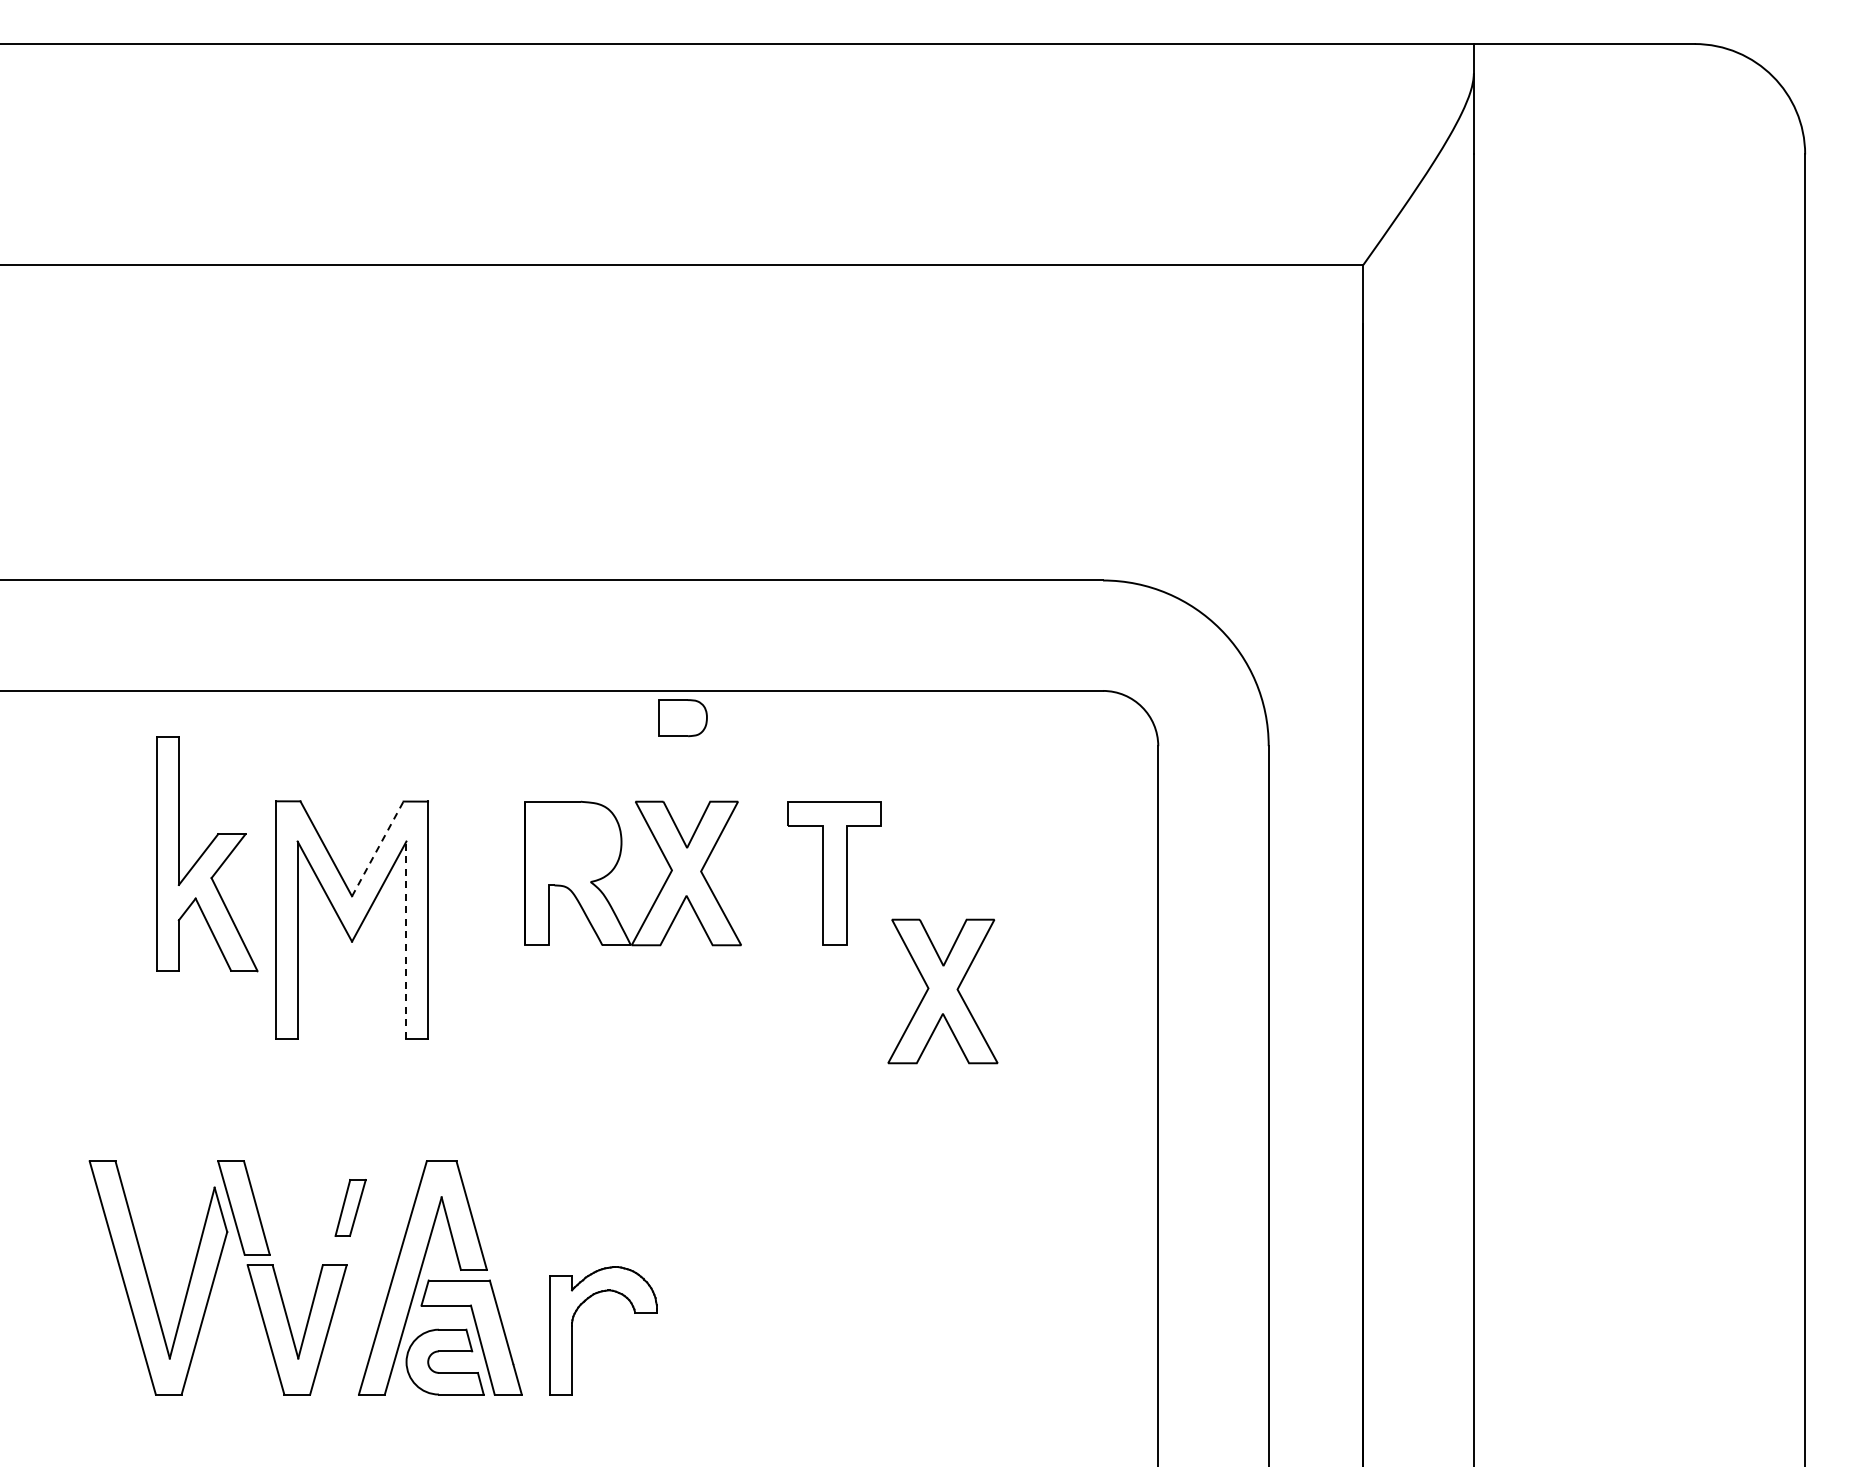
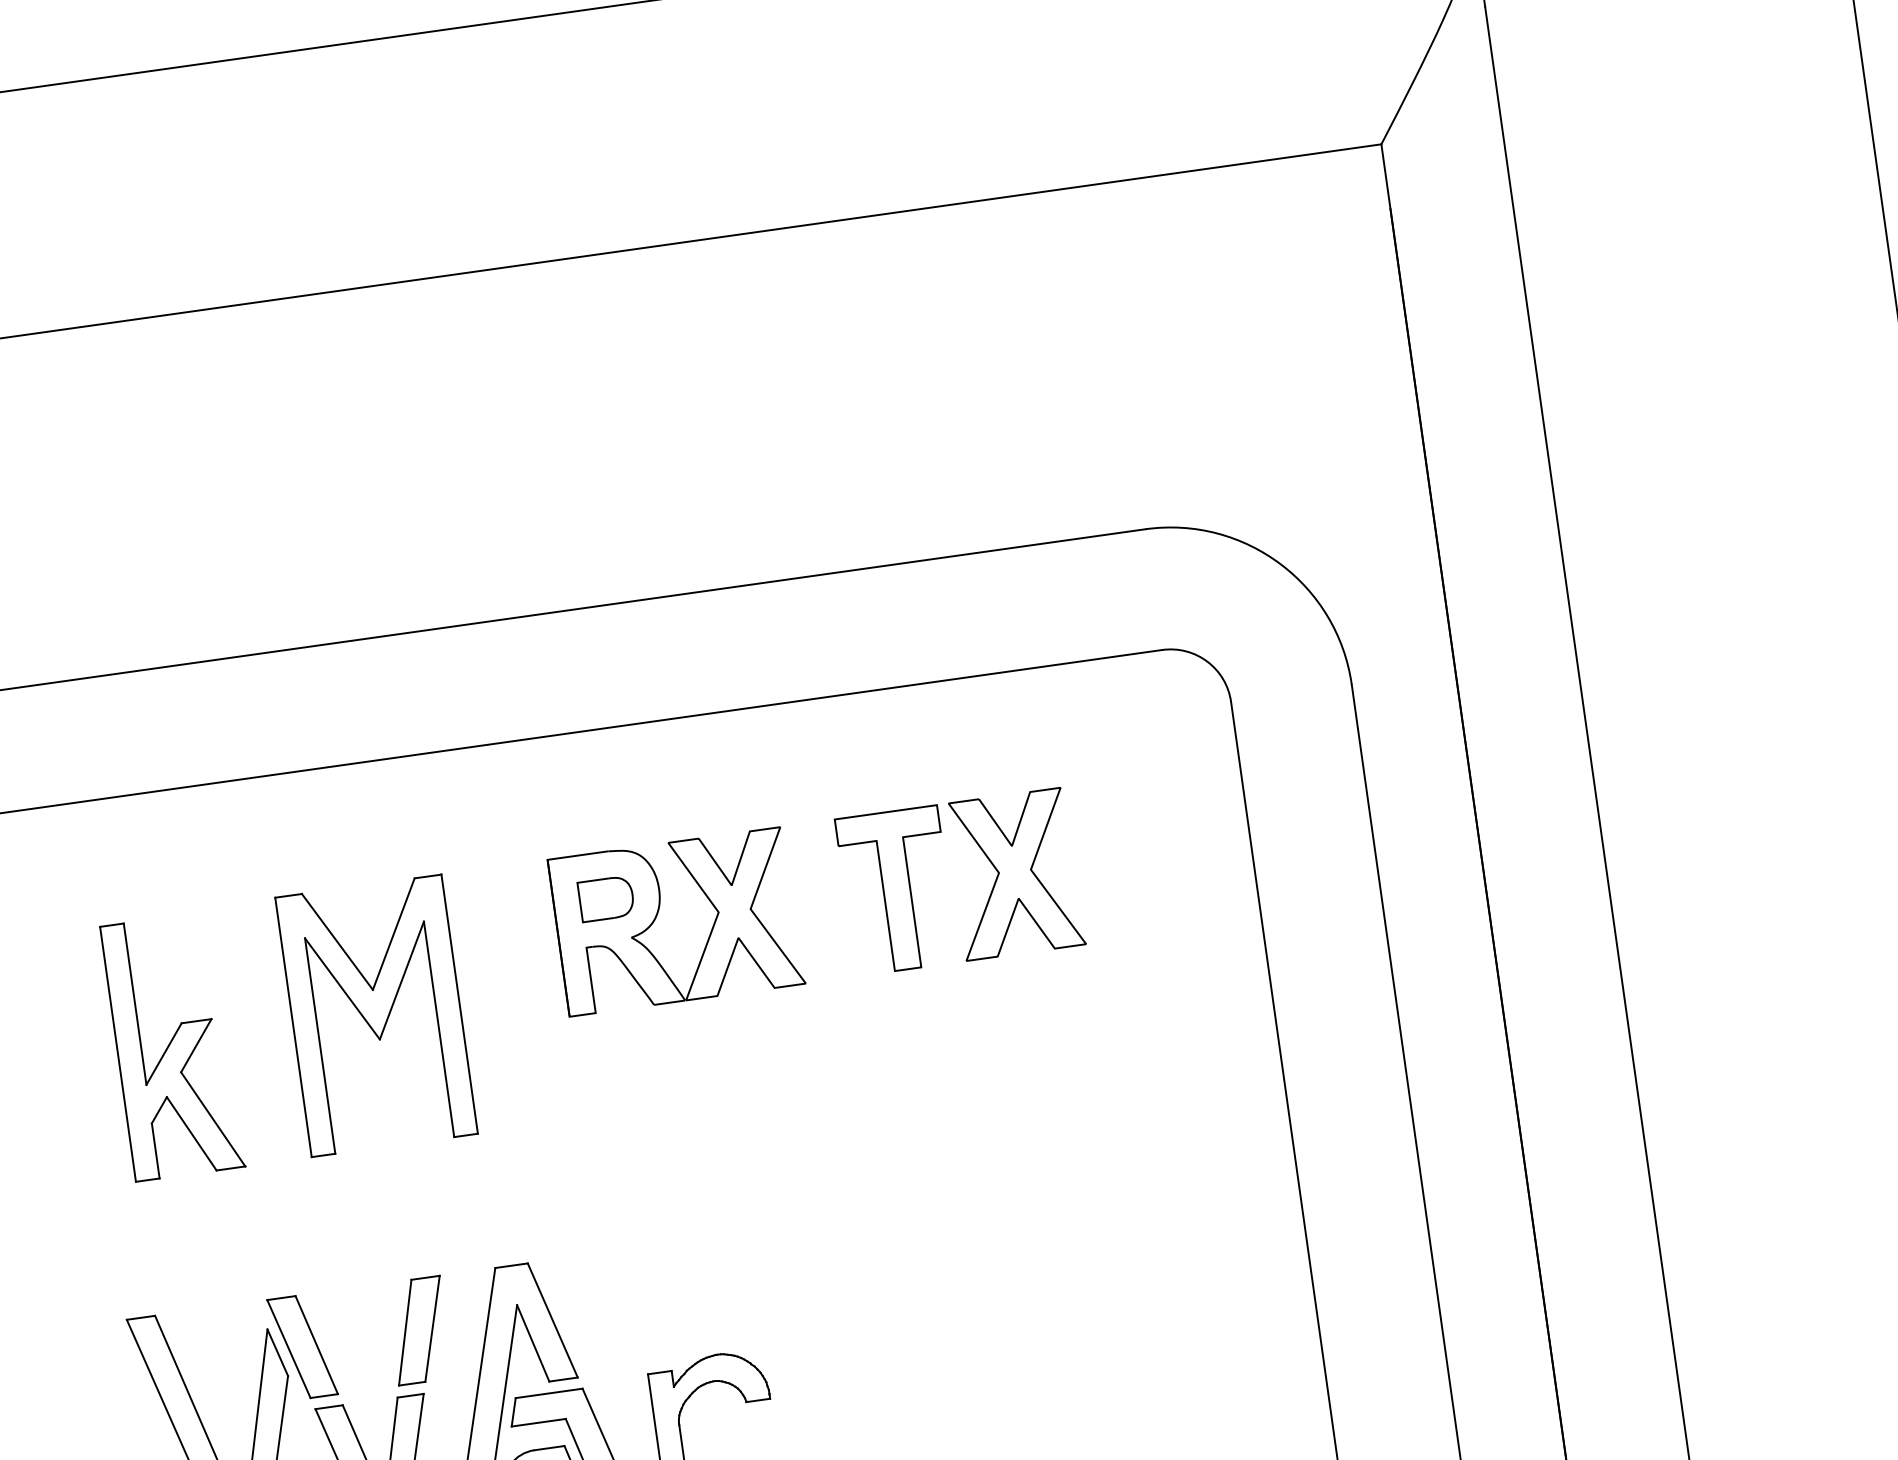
part: (682, 718) -> (605, 899), moved
line: (377, 848) -> (393, 933), dashed -> solid
part: (207, 854) -> (173, 1047), moved
line: (406, 940) -> (439, 1029), dashed -> solid
part: (942, 991) -> (1014, 874), moved
part: (350, 1207) -> (419, 1330), size x1.67

